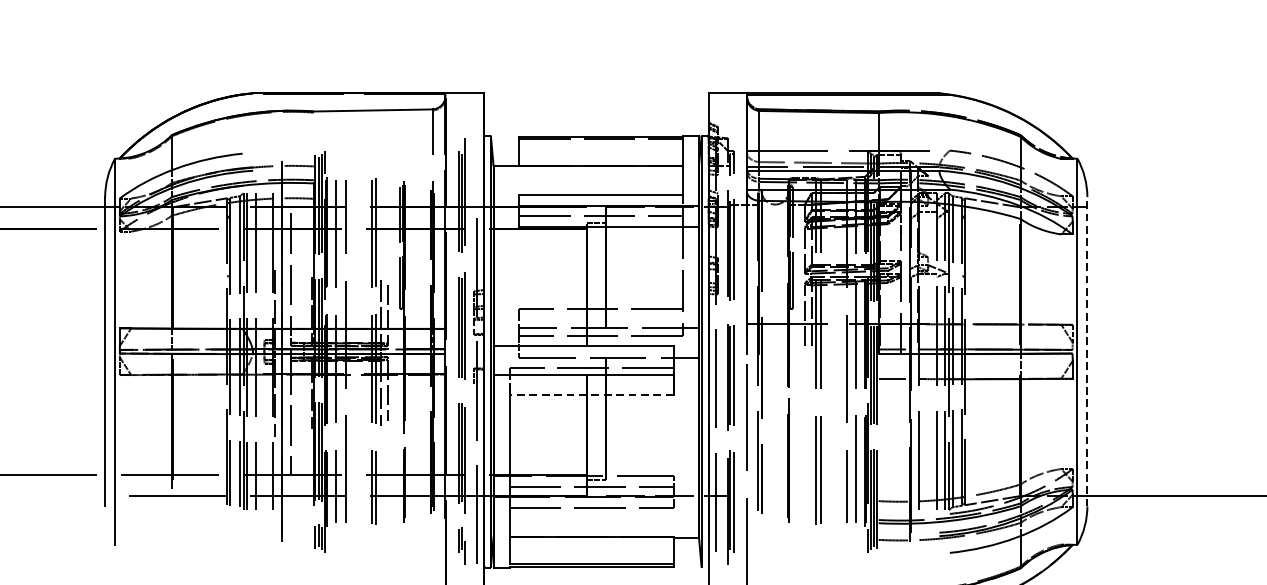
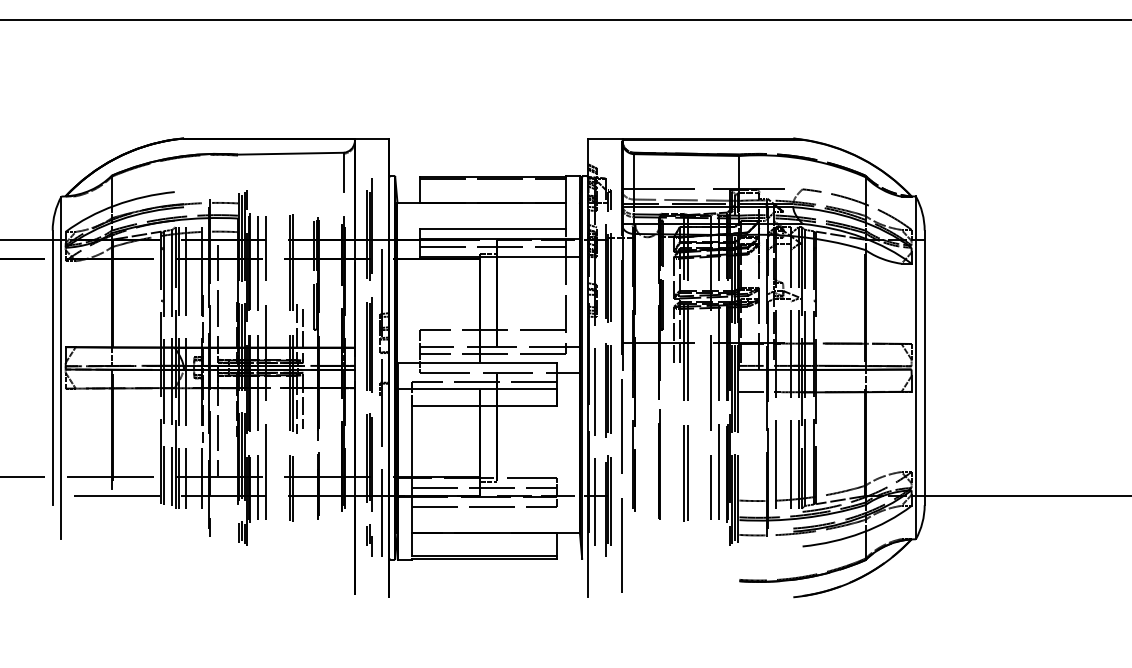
line: (1087, 351) -> (924, 367), dashed -> solid
line: (591, 394) -> (484, 405), dashed -> solid

